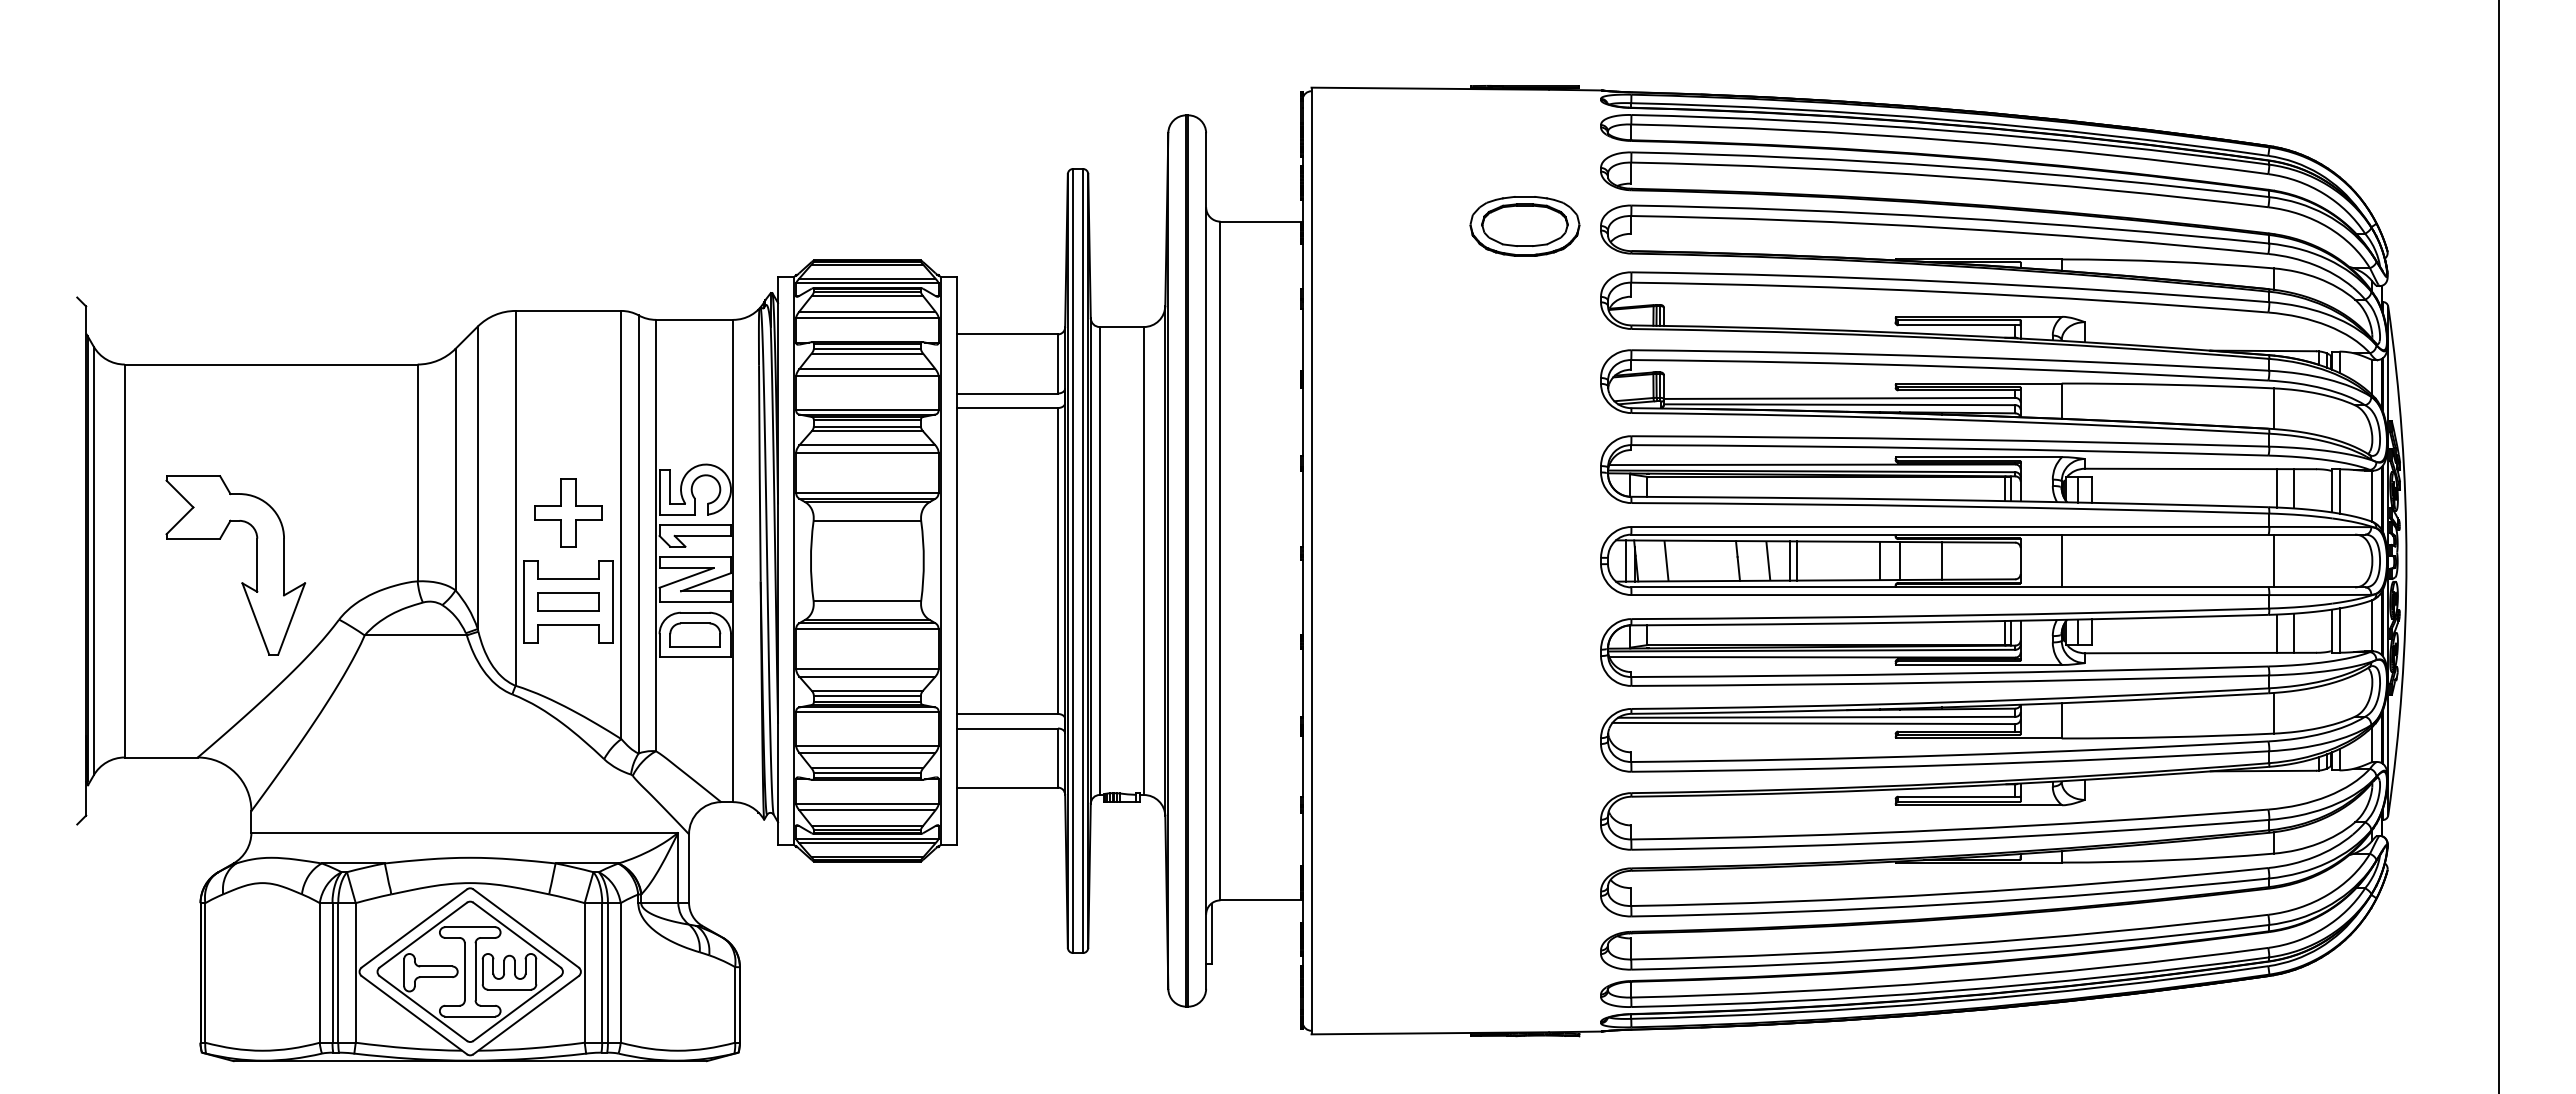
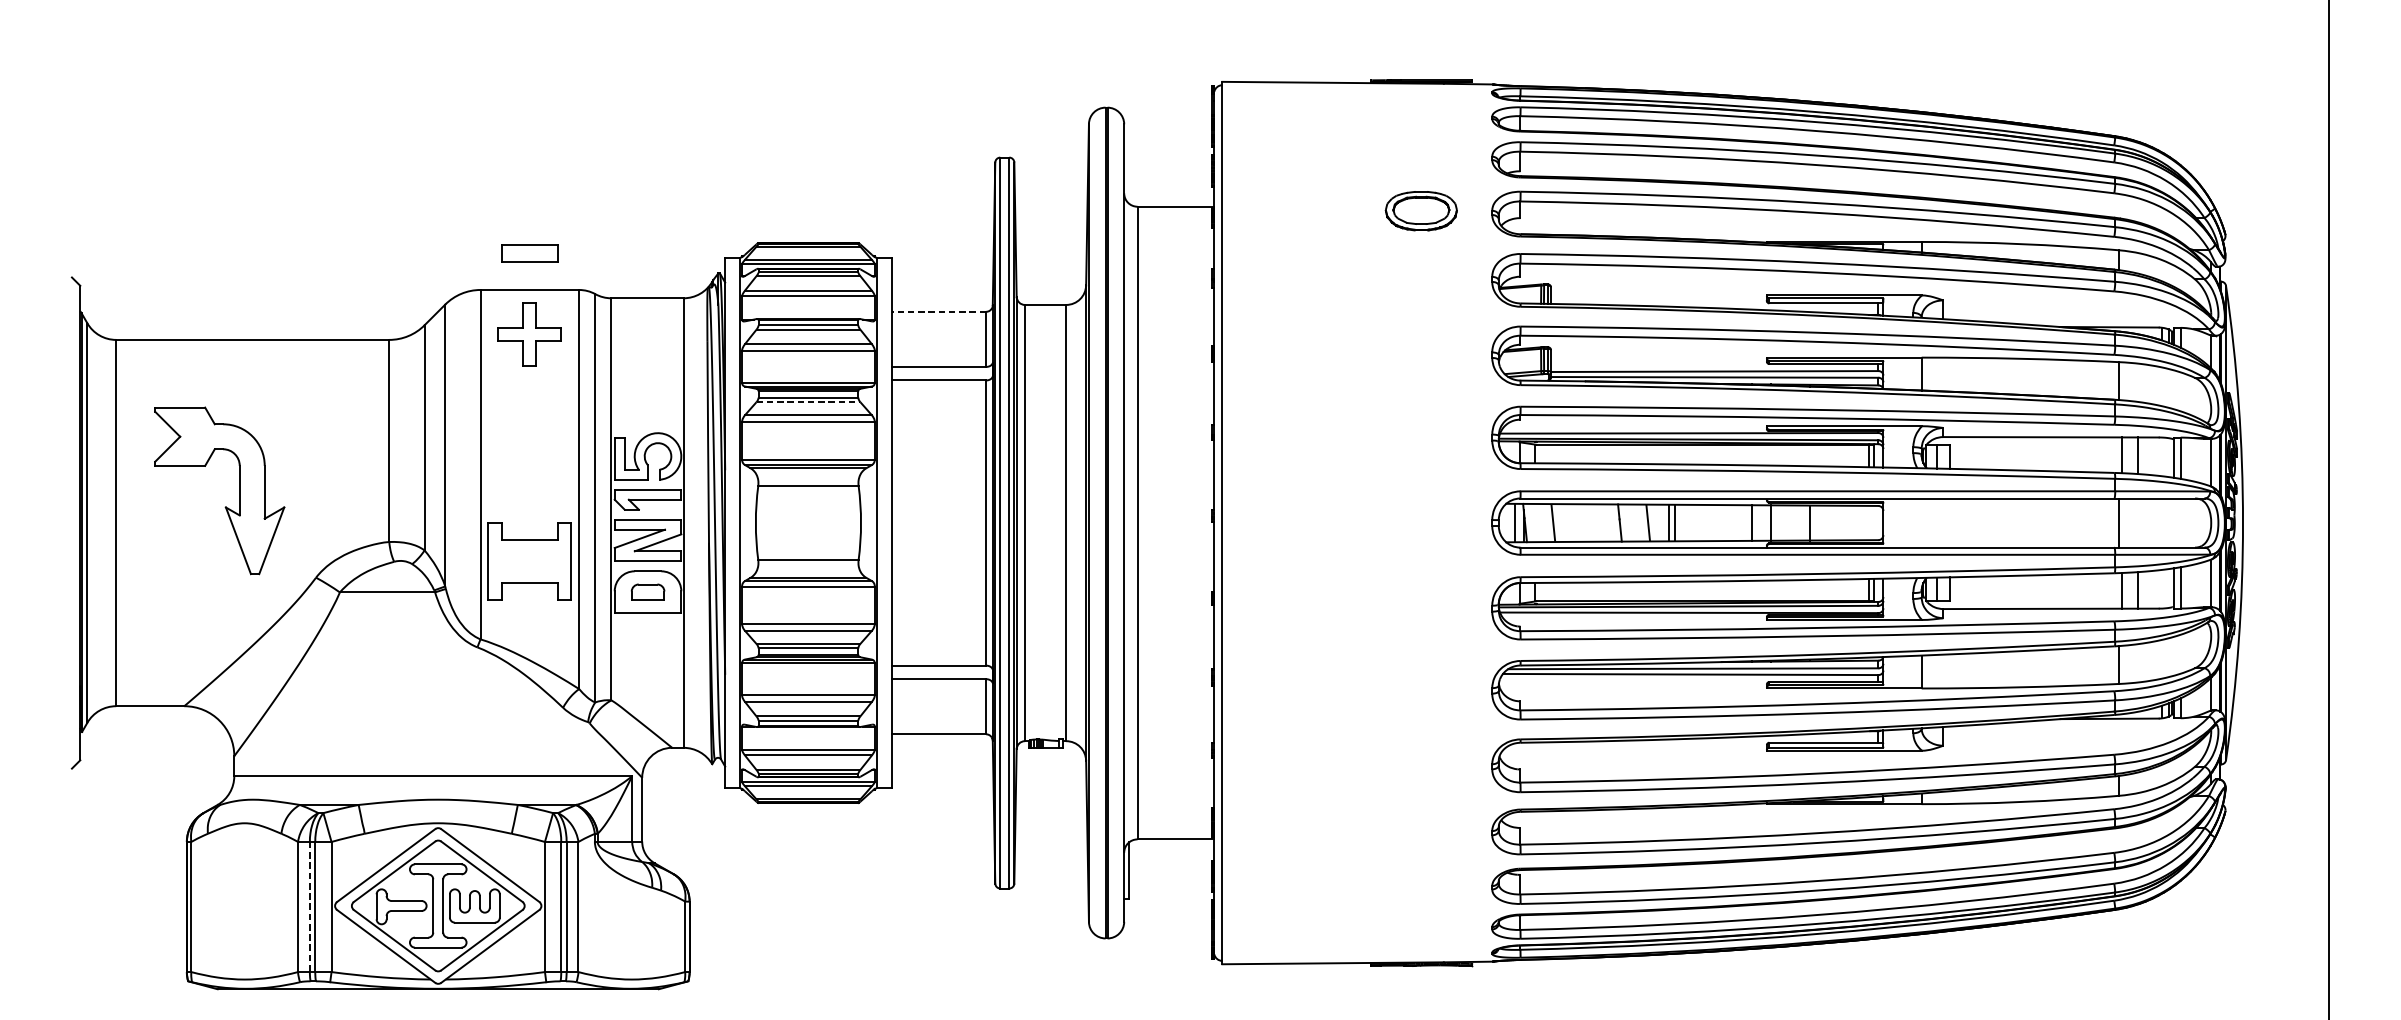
part: (1524, 226) -> (1420, 211), size x0.7
line: (1007, 334) -> (939, 311), solid -> dashed
line: (867, 431) -> (808, 402), solid -> dashed
part: (568, 512) -> (529, 334), moved
line: (2061, 560) -> (1921, 522), removed
part: (241, 582) -> (225, 506), moved
part: (568, 601) -> (529, 253), moved
part: (695, 634) -> (648, 591), size x0.7
line: (332, 972) -> (309, 906), solid -> dashed

